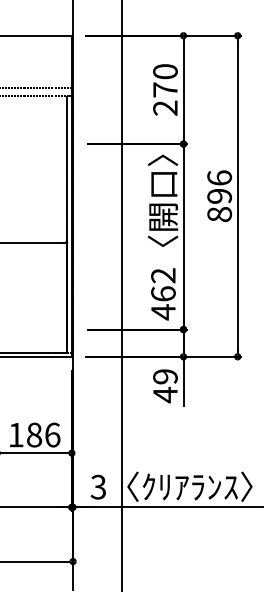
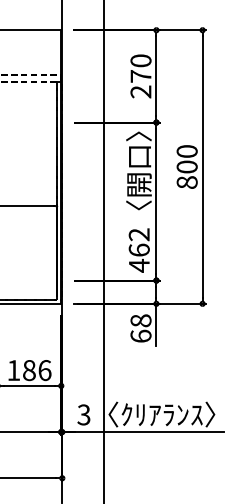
text: (219, 186) -> (187, 158), 896 -> 800
text: (165, 386) -> (141, 329), 49 -> 68

